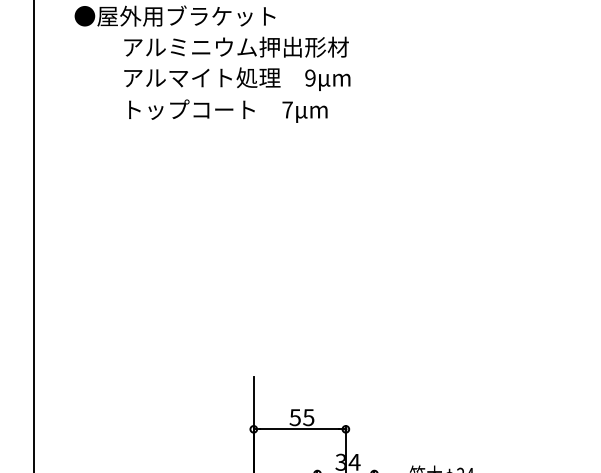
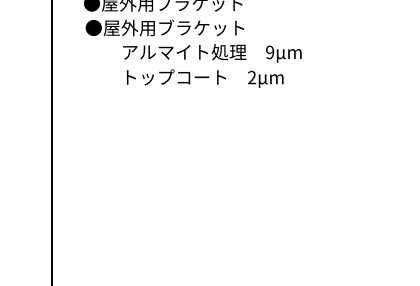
text: (212, 46) -> (192, 27), アルミニウム押出形材 -> ●屋外用ブラケット
text: (287, 109) -> (251, 77), 7 -> 2

